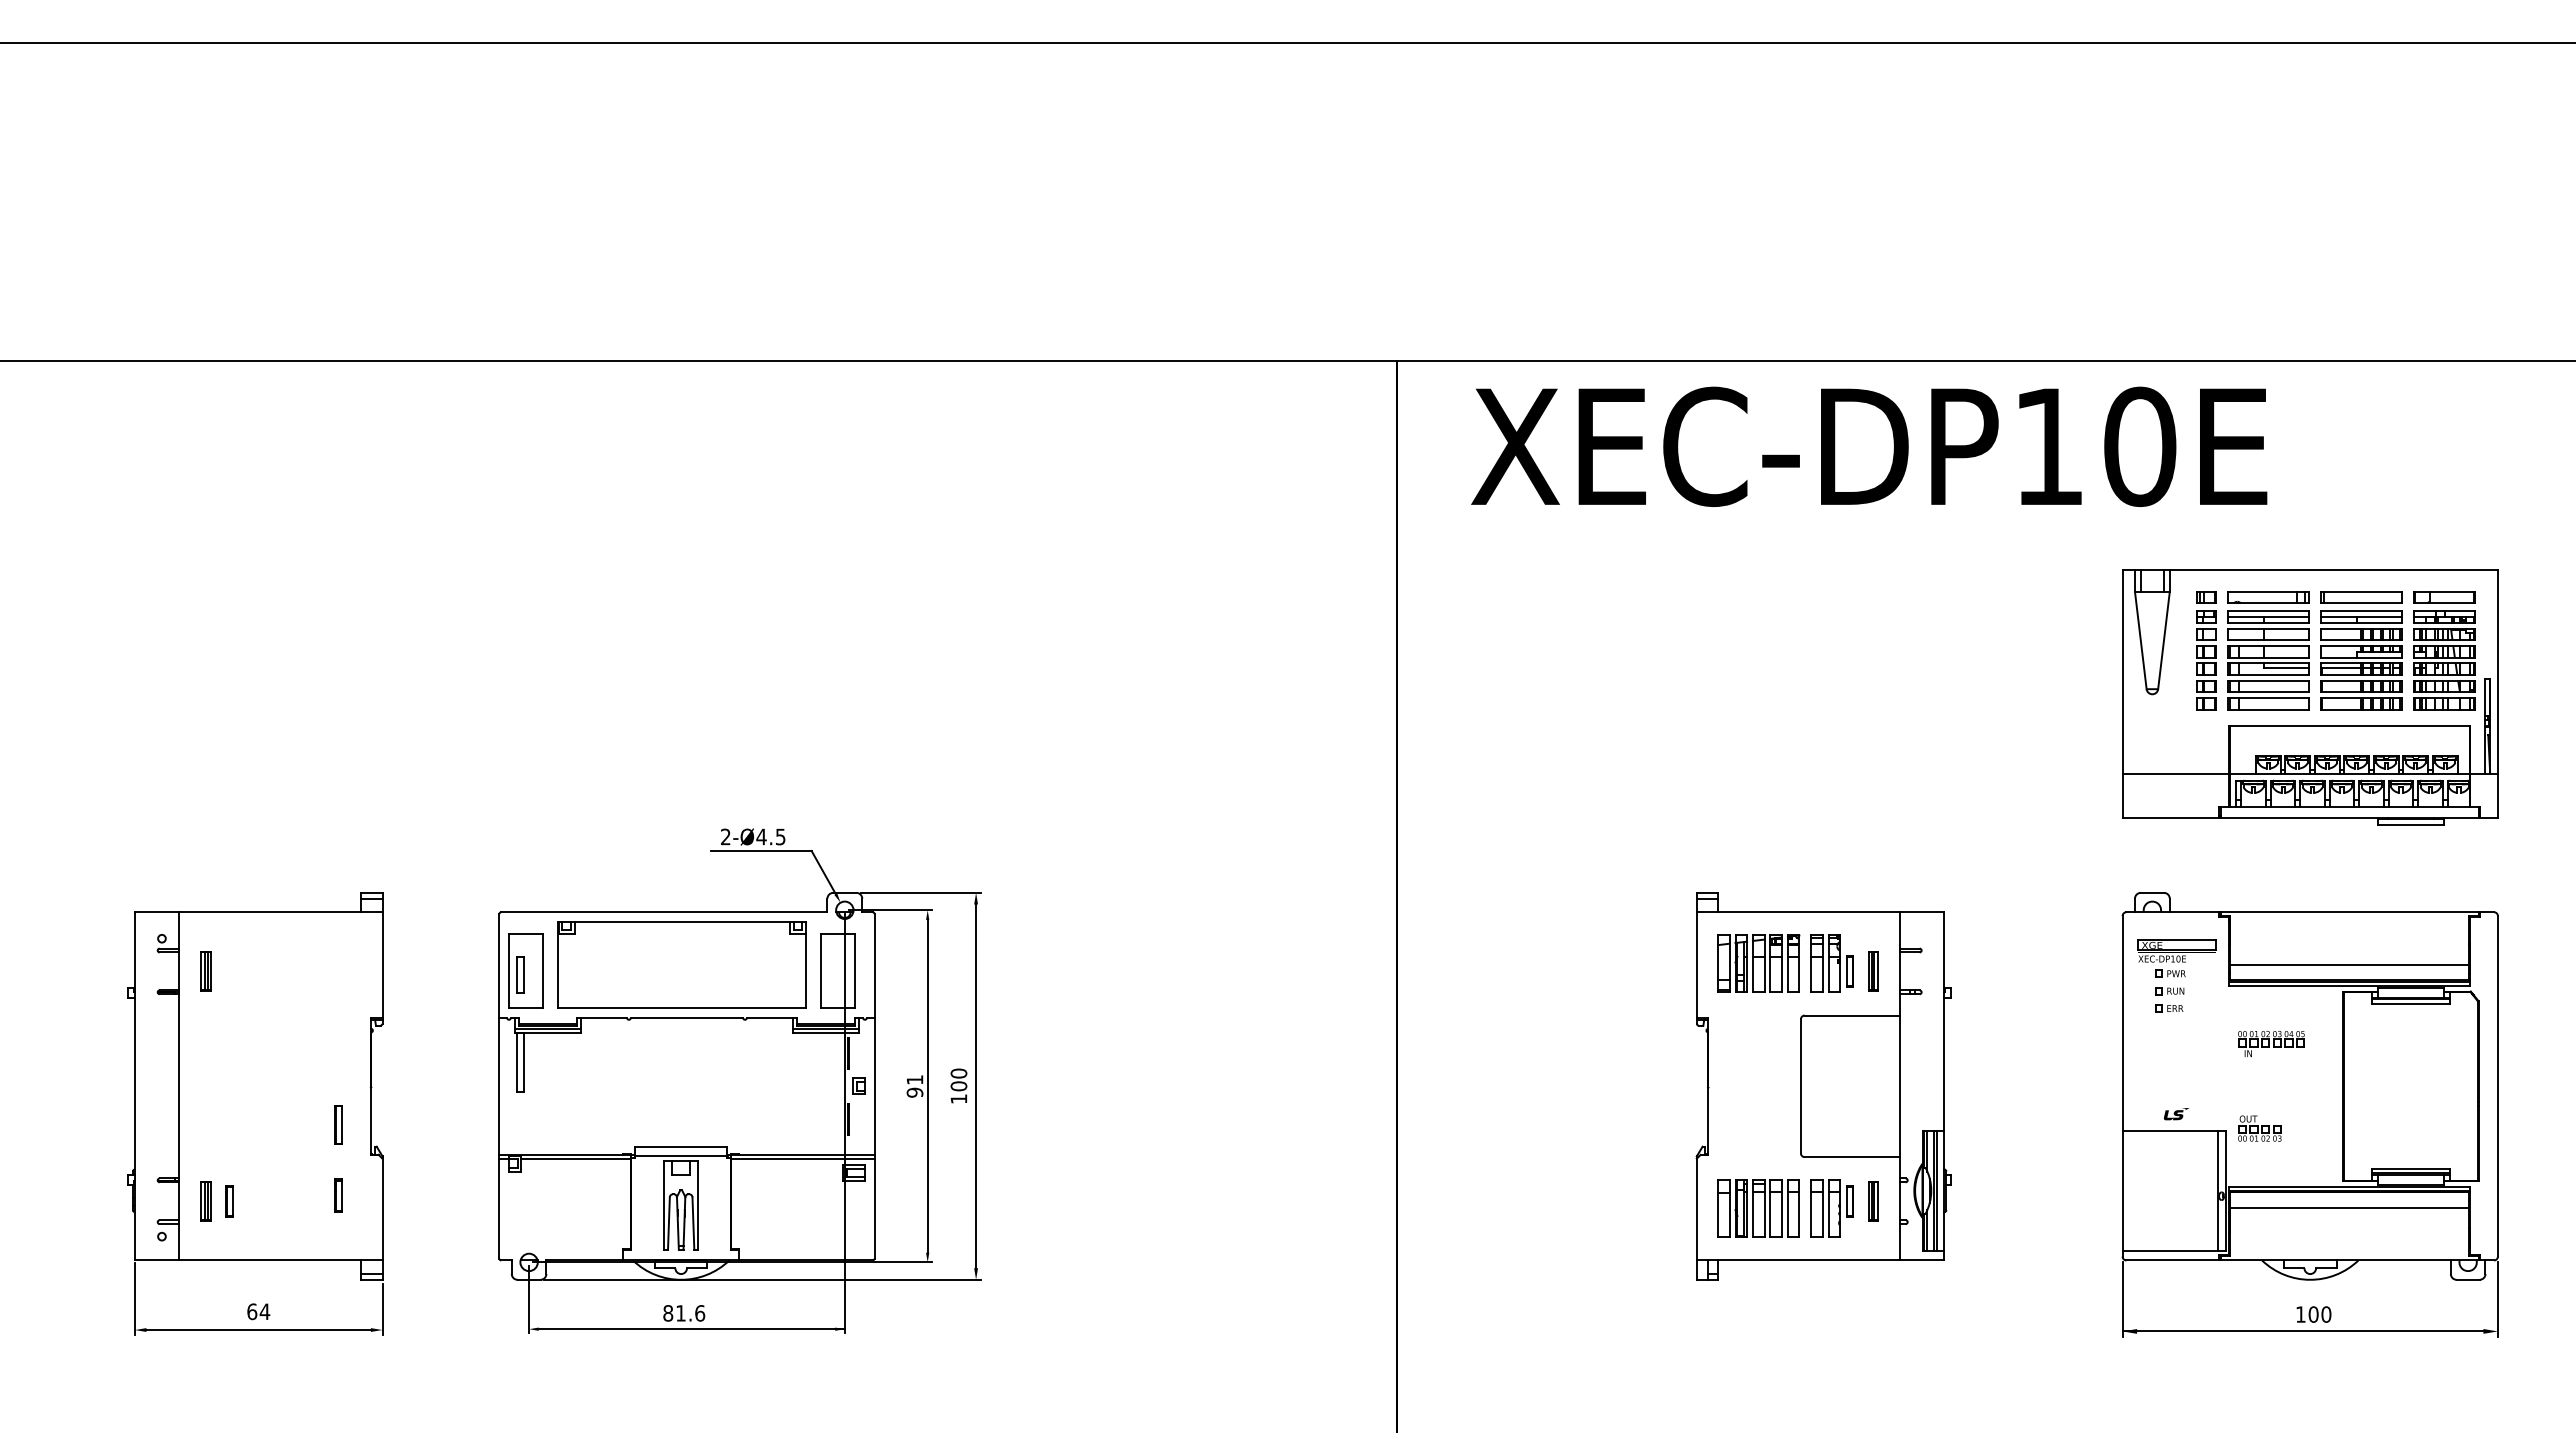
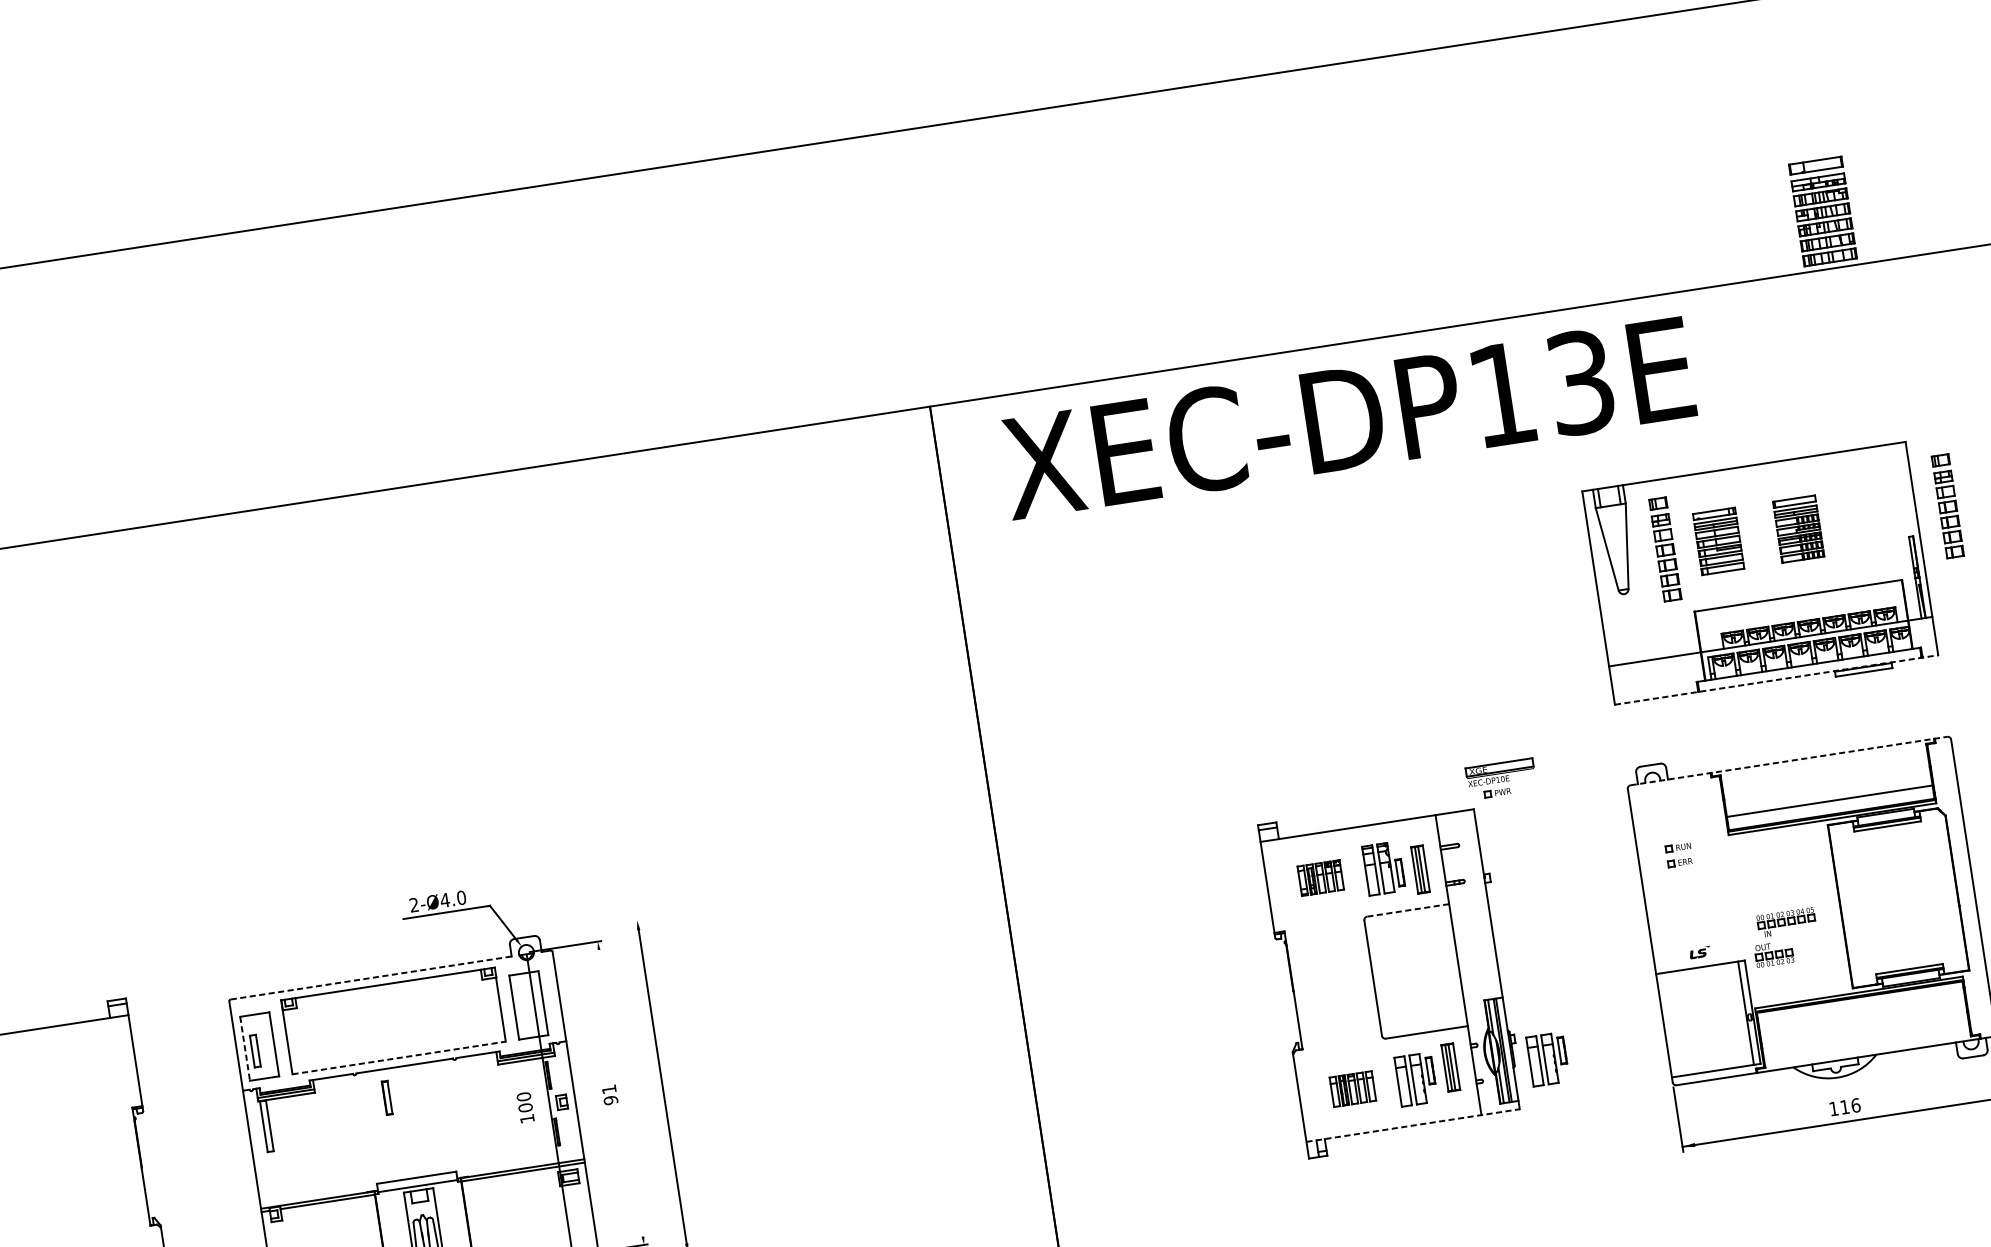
text: (2140, 446) -> (1581, 382), XEC-DP10E -> XEC-DP13E
part: (2268, 650) -> (1718, 541), size x0.6
part: (2361, 650) -> (1798, 528), size x0.6
part: (2444, 650) -> (1823, 211), moved
part: (2534, 650) -> (1947, 506), added
line: (2310, 818) -> (1776, 680), solid -> dashed
text: (780, 836) -> (461, 897), 2-Ø4.5 -> 2-Ø4.0
line: (920, 892) -> (589, 927), removed
line: (664, 912) -> (371, 978), solid -> dashed
line: (2310, 912) -> (1789, 761), solid -> dashed
part: (2176, 958) -> (1501, 778), moved
part: (1758, 963) -> (1320, 877), size x0.6
line: (508, 971) -> (244, 1049), solid -> dashed
part: (1873, 971) -> (1420, 869), size x1.4
line: (682, 1007) -> (399, 1057), solid -> dashed
line: (1852, 1015) -> (1408, 910), solid -> dashed
part: (2271, 1044) -> (1786, 922), moved
line: (927, 1085) -> (620, 1092), removed
text: (958, 1085) -> (525, 1107), moved
part: (338, 1124) -> (387, 1097), moved
part: (1873, 1201) -> (1450, 1067), size x1.4
line: (2349, 1207) -> (1861, 1010), removed
part: (1758, 1208) -> (1352, 1088), size x0.6
part: (1984, 1208) -> (1547, 1059), added
line: (1820, 1260) -> (1413, 1125), solid -> dashed
text: (2319, 1314) -> (1849, 1106), 100 -> 116

